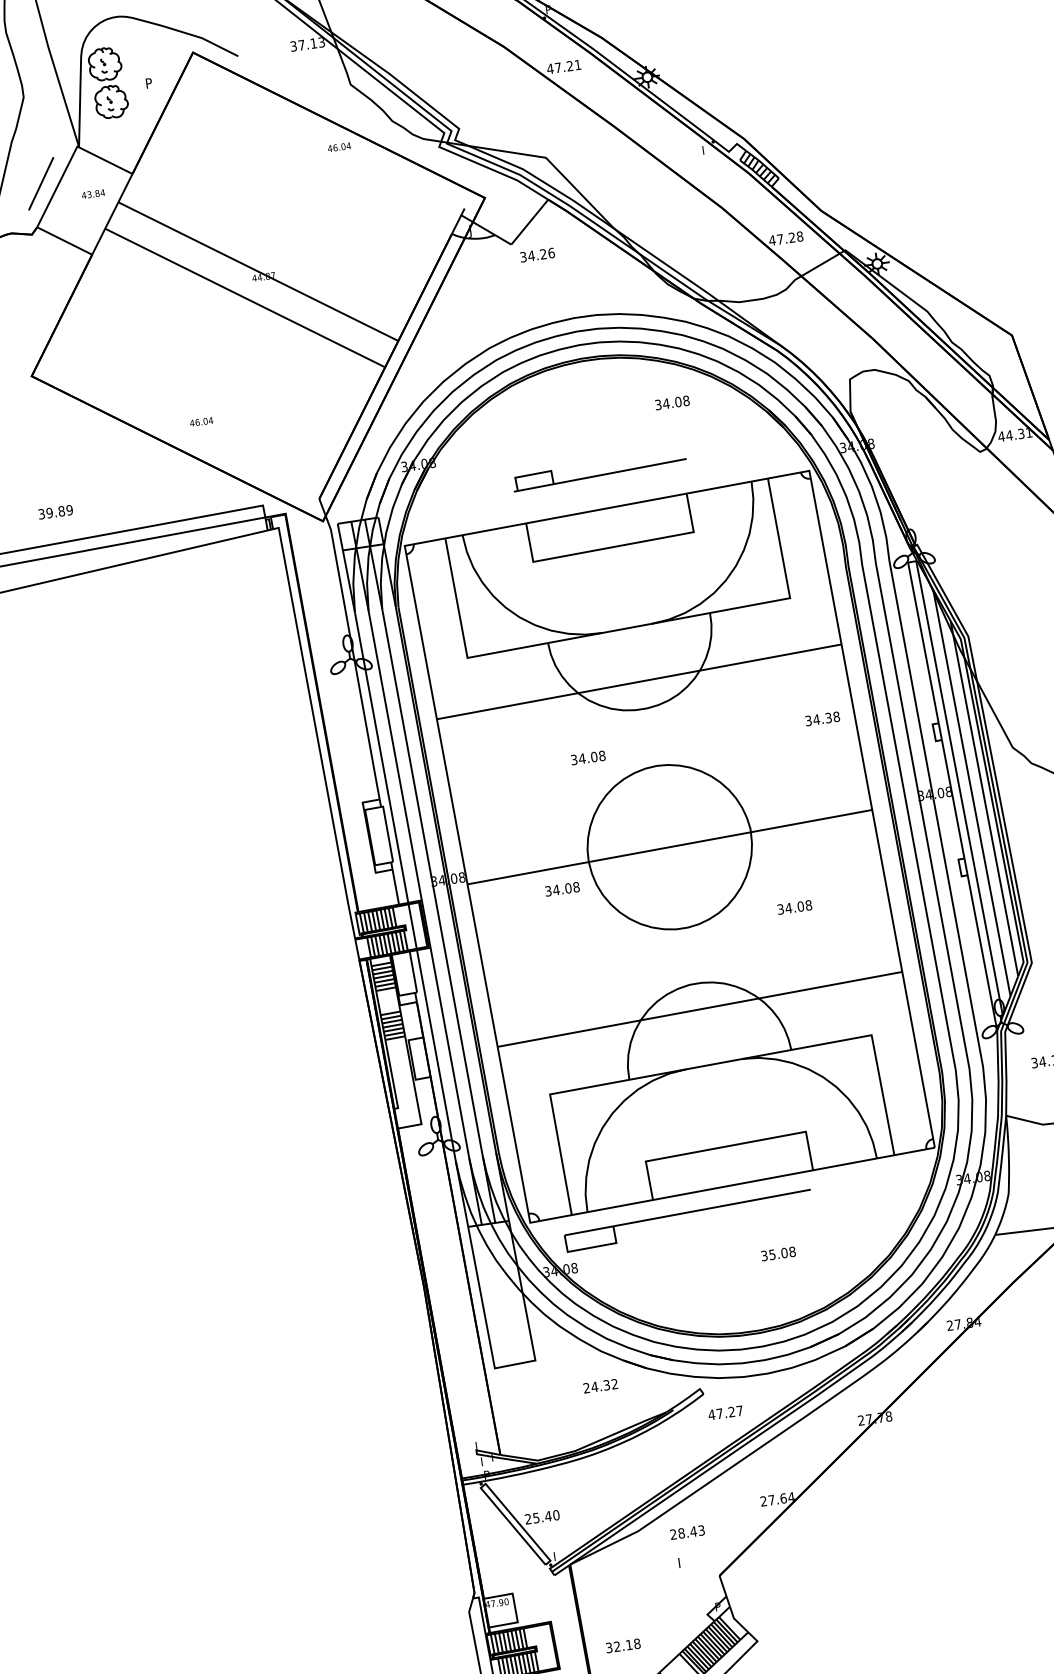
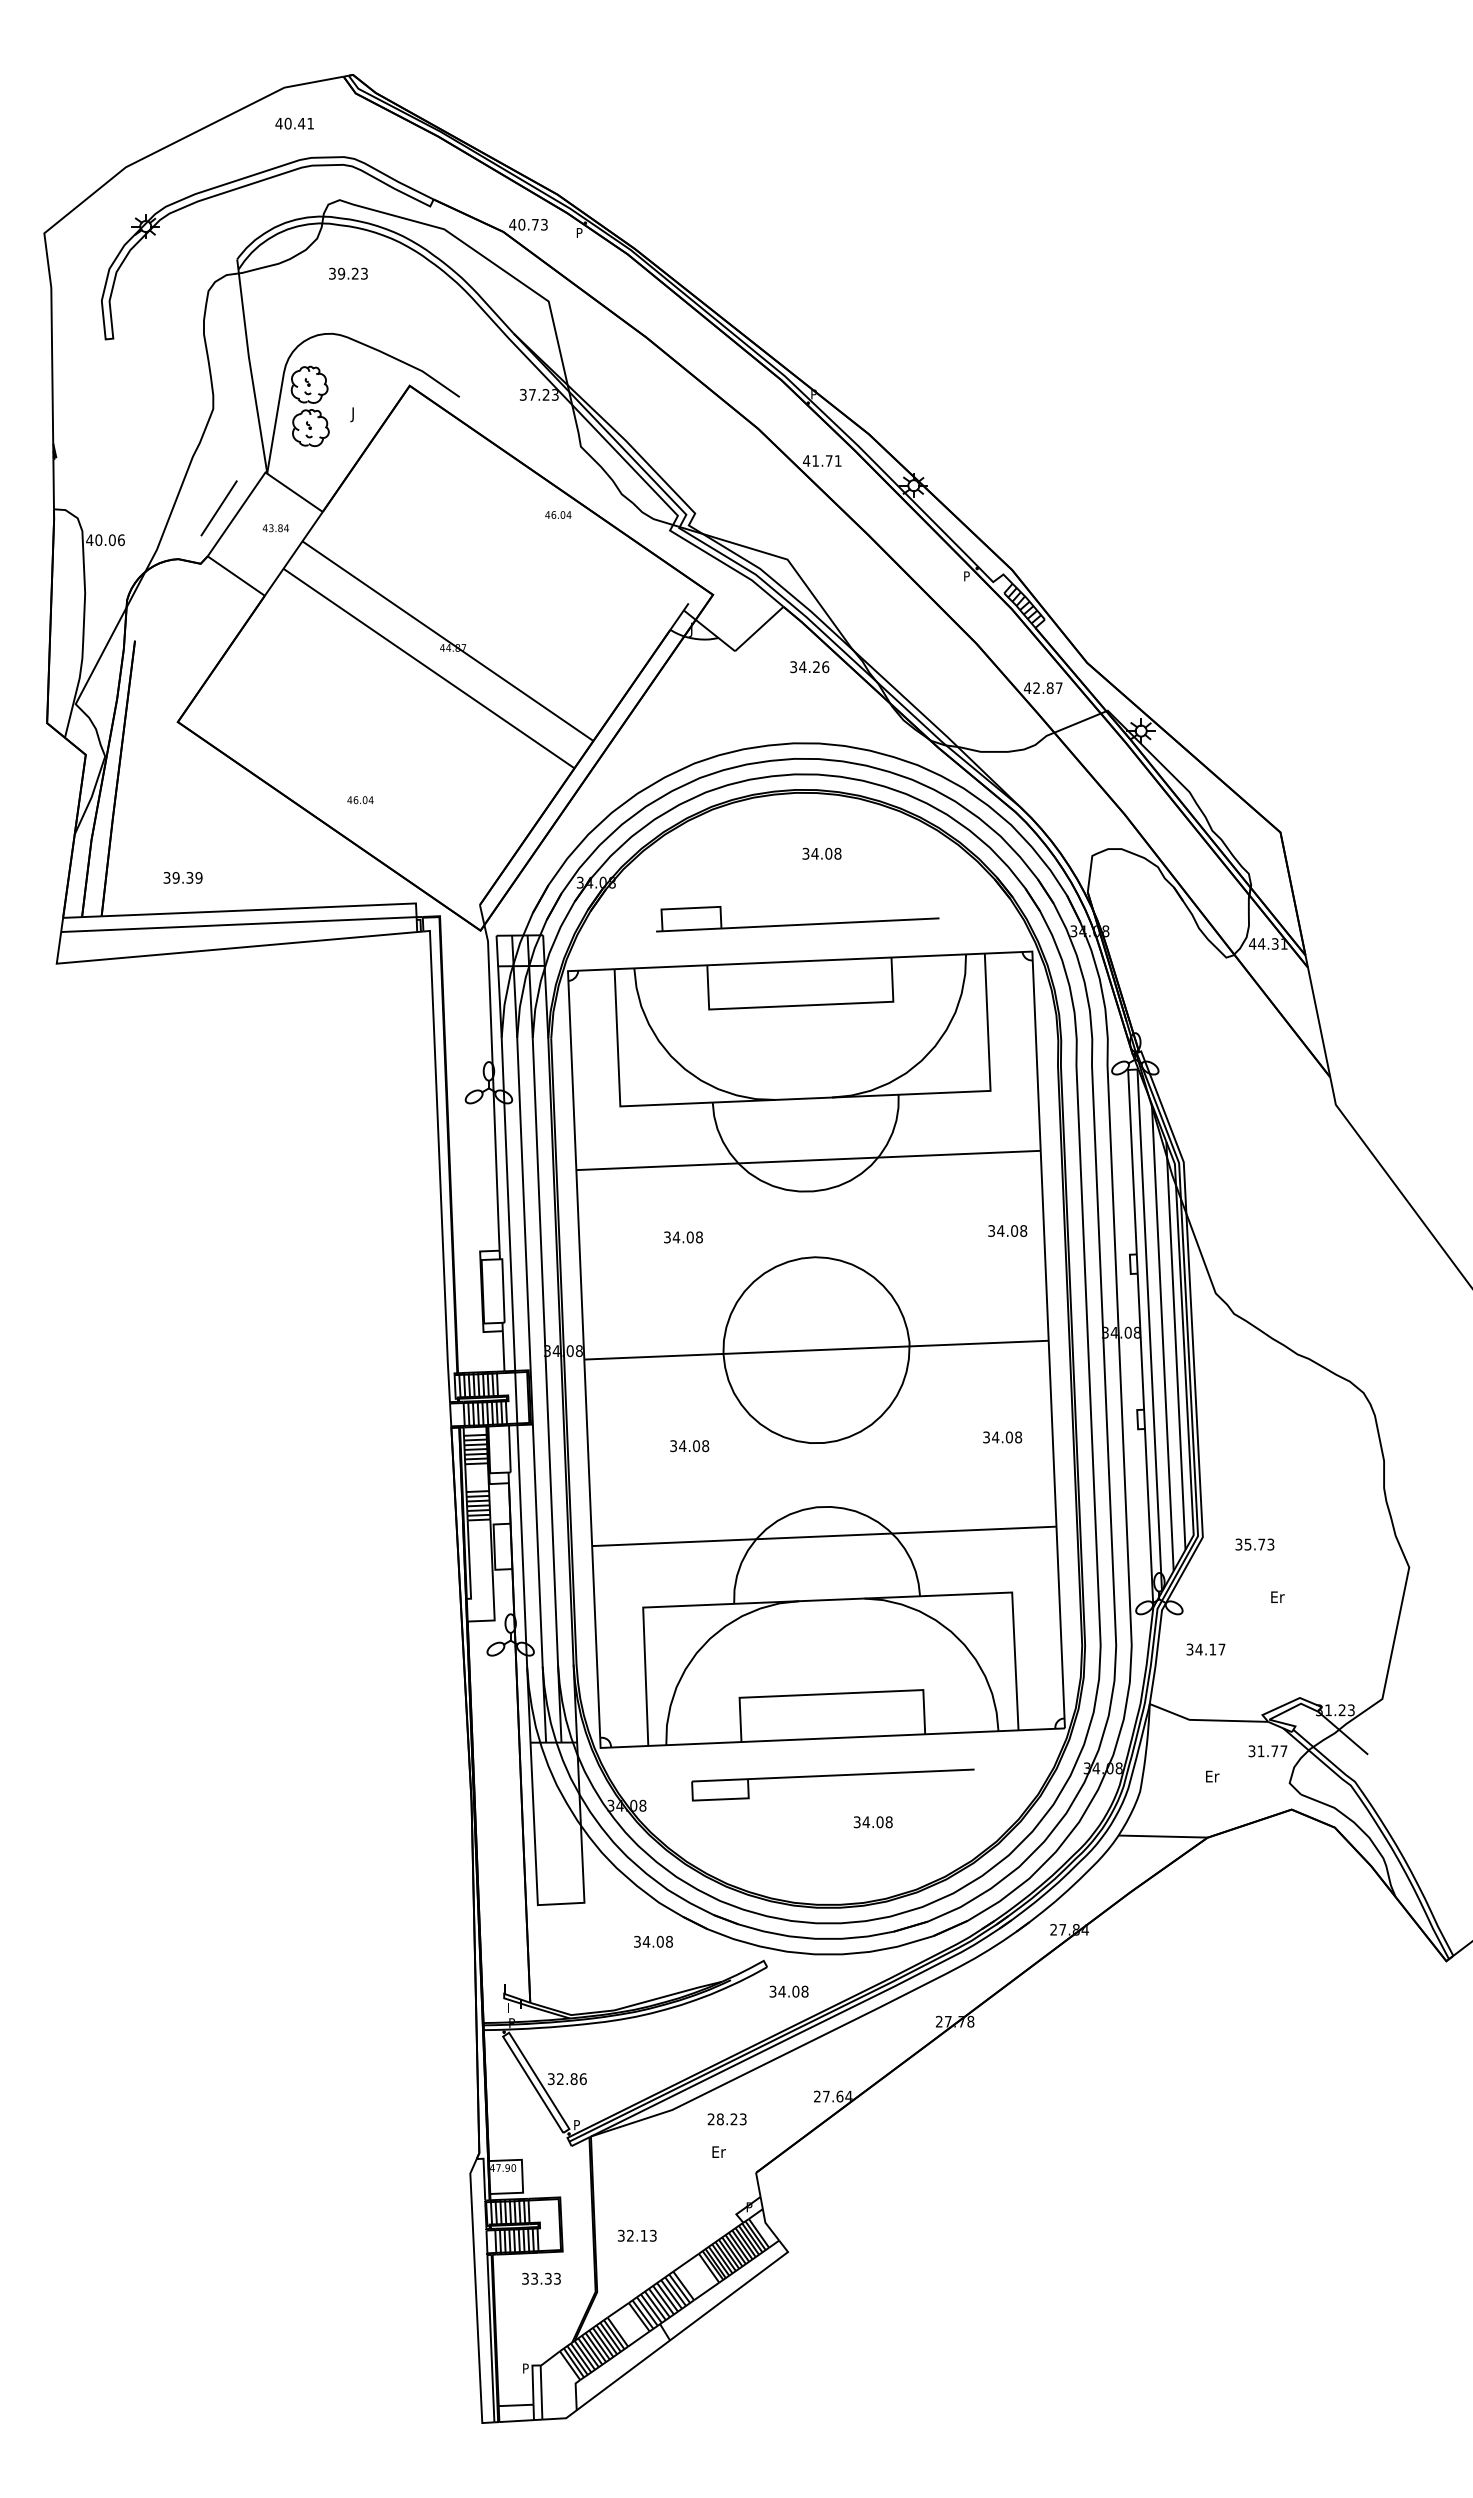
text: (313, 43) -> (545, 394), 37.13 -> 37.23
text: (564, 66) -> (822, 460), 47.21 -> 41.71
text: (148, 84) -> (354, 414), P -> J
text: (705, 148) -> (967, 574), I -> P
text: (789, 238) -> (1047, 688), 47.28 -> 42.87
text: (537, 255) -> (809, 667), moved
text: (671, 402) -> (821, 853), moved
part: (599, 472) -> (797, 919), size x1.43
text: (61, 511) -> (189, 877), 39.89 -> 39.39
text: (828, 717) -> (1014, 1230), 34.38 -> 34.08
text: (588, 758) -> (683, 1237), moved
text: (562, 889) -> (689, 1446), moved
text: (794, 907) -> (1002, 1437), moved
part: (687, 1213) -> (832, 1776), moved
text: (772, 1254) -> (866, 1822), 35.08 -> 34.08
text: (600, 1385) -> (653, 1941), 24.32 -> 34.08
text: (725, 1412) -> (788, 1991), 47.27 -> 34.08
text: (541, 1517) -> (566, 2079), 25.40 -> 32.86
text: (693, 1531) -> (733, 2119), 28.43 -> 28.23
text: (556, 1556) -> (576, 2125), I -> P
text: (683, 1561) -> (718, 2151), I -> Er
text: (636, 1643) -> (652, 2235), 32.18 -> 32.13

